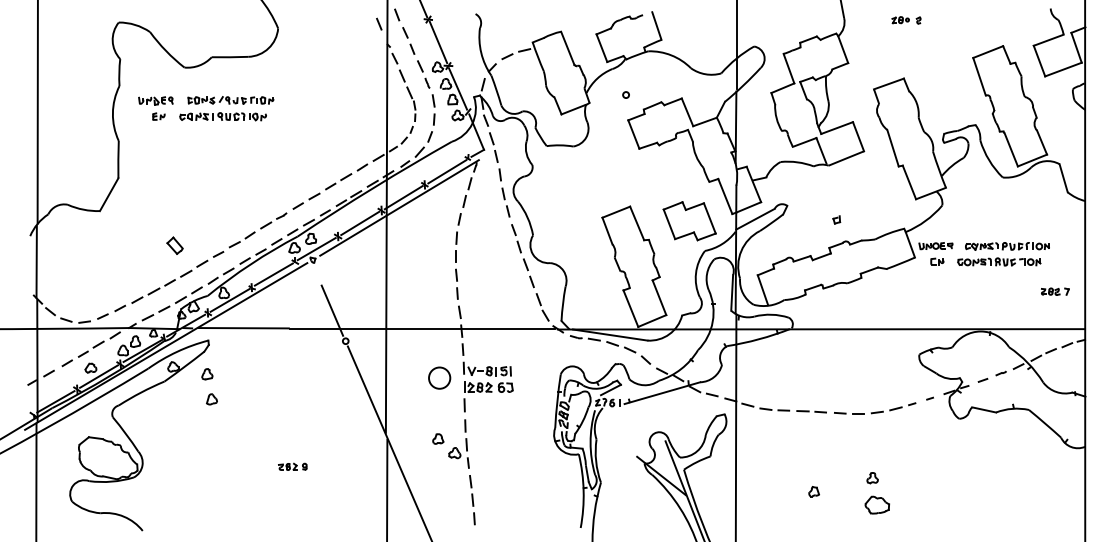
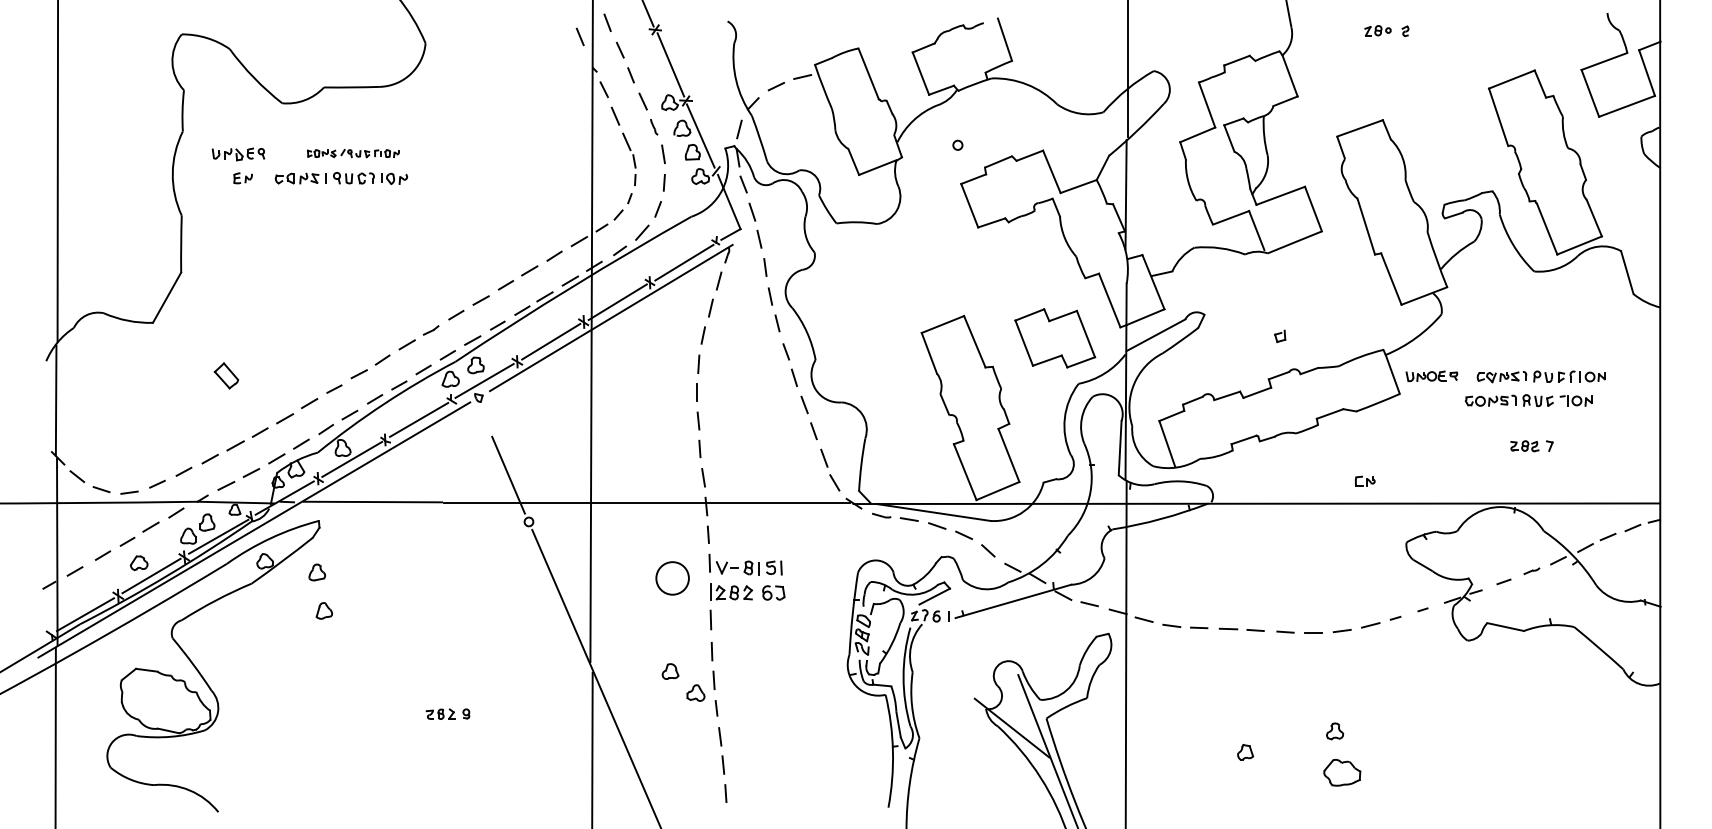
part: (230, 100) -> (352, 153), size x0.7
part: (174, 245) -> (225, 375), moved
part: (937, 261) -> (1365, 481), moved
part: (1055, 291) -> (1532, 445), moved

